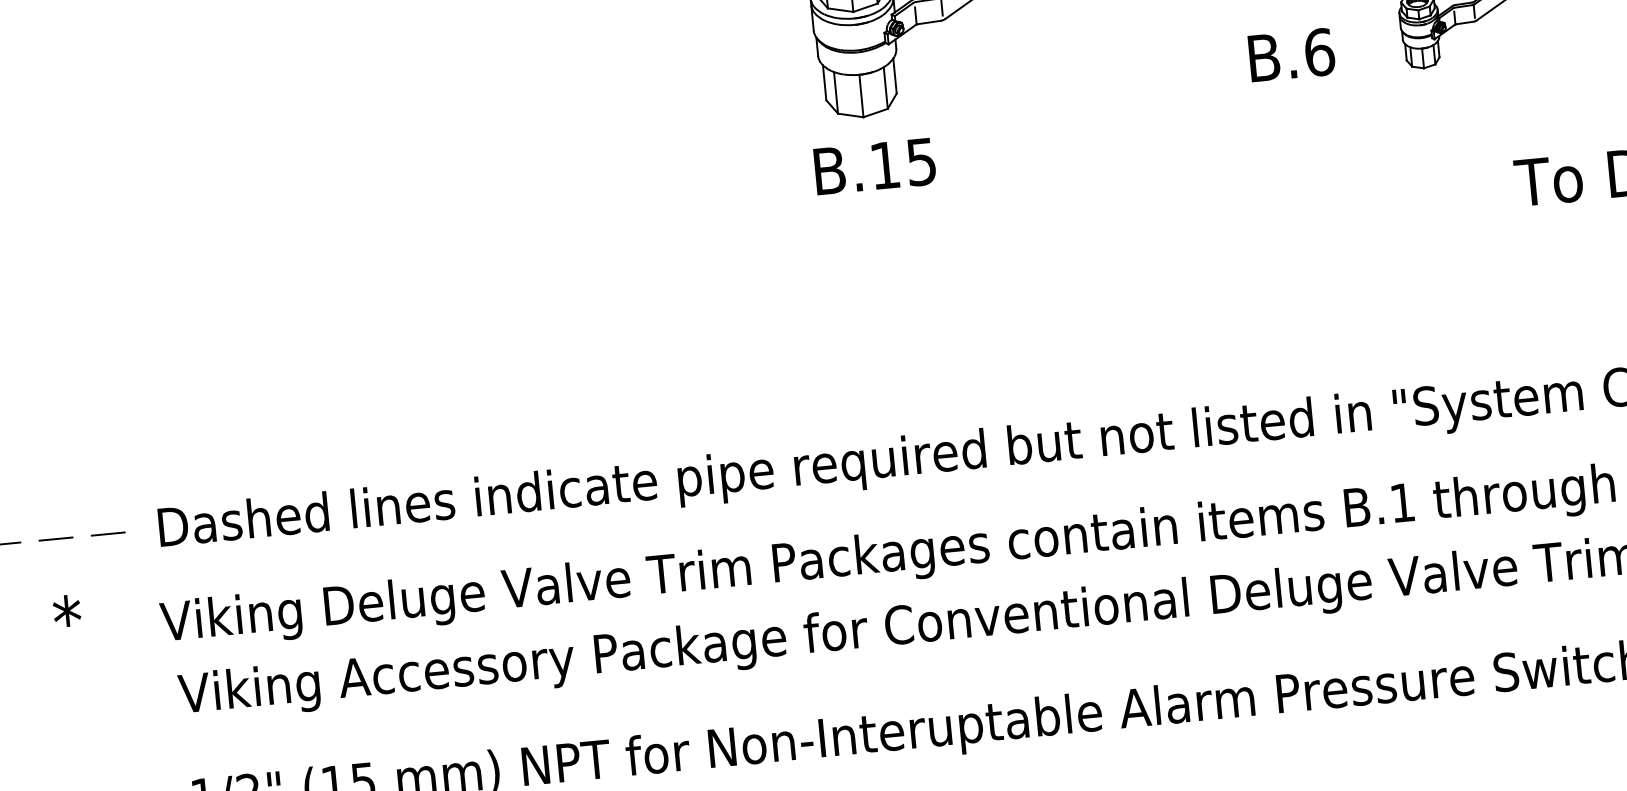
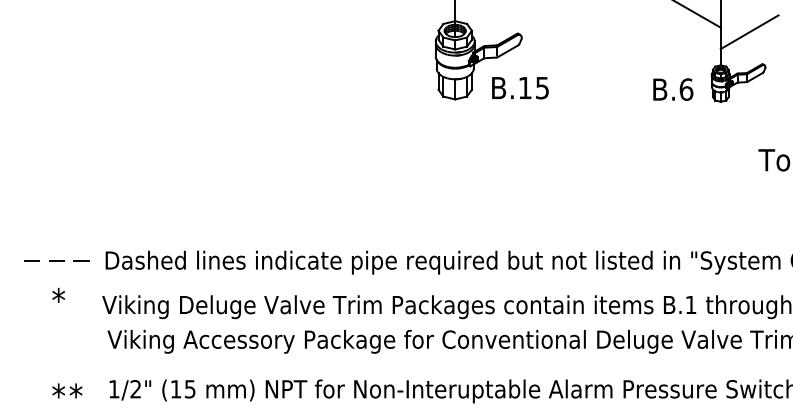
text: (1292, 54) -> (673, 89), moved
text: (875, 167) -> (520, 88), moved

